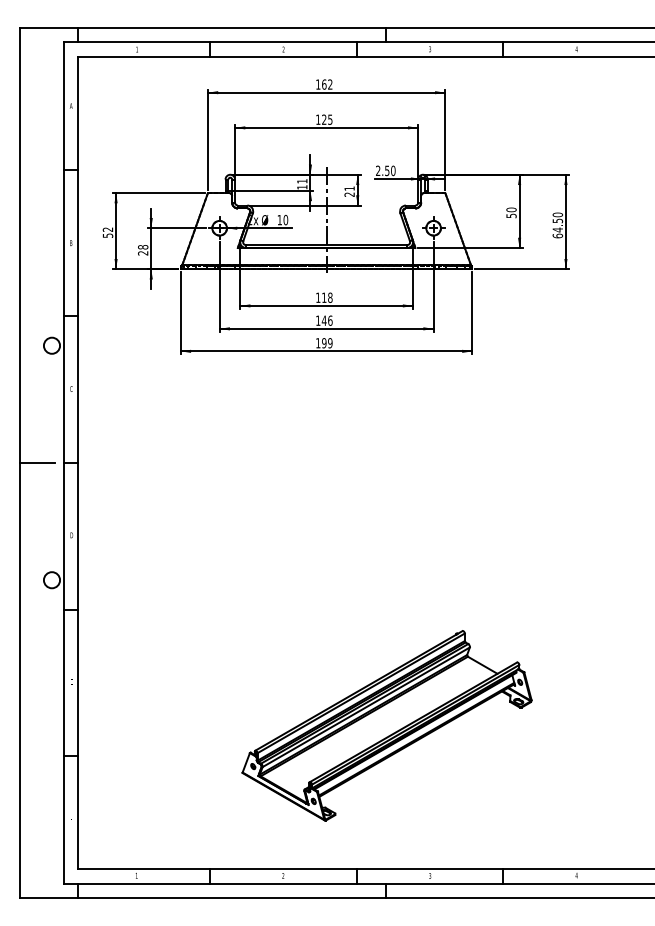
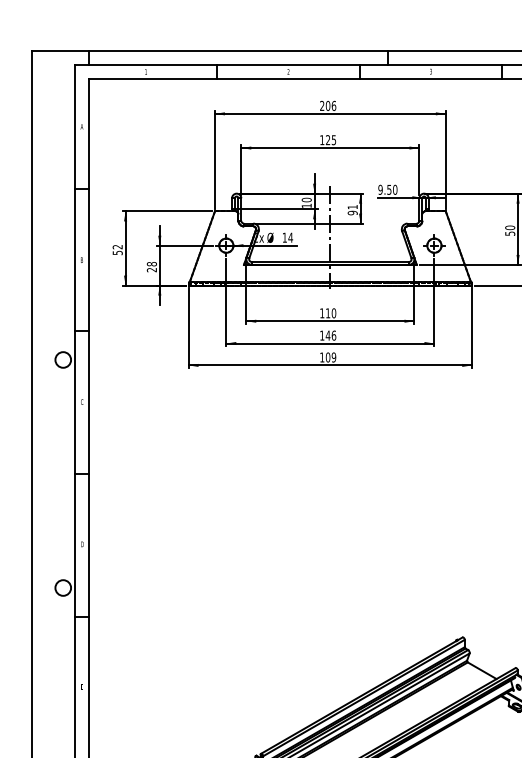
text: (324, 84) -> (328, 105), 162 -> 206
text: (377, 170) -> (379, 189), 2.50 -> 9.50
text: (302, 181) -> (306, 200), 11 -> 10
text: (349, 194) -> (352, 212), 21 -> 91
text: (285, 219) -> (290, 237), 10 -> 14
text: (330, 297) -> (334, 313), 118 -> 110
text: (324, 343) -> (328, 357), 199 -> 109
line: (36, 463) -> (48, 474), removed

